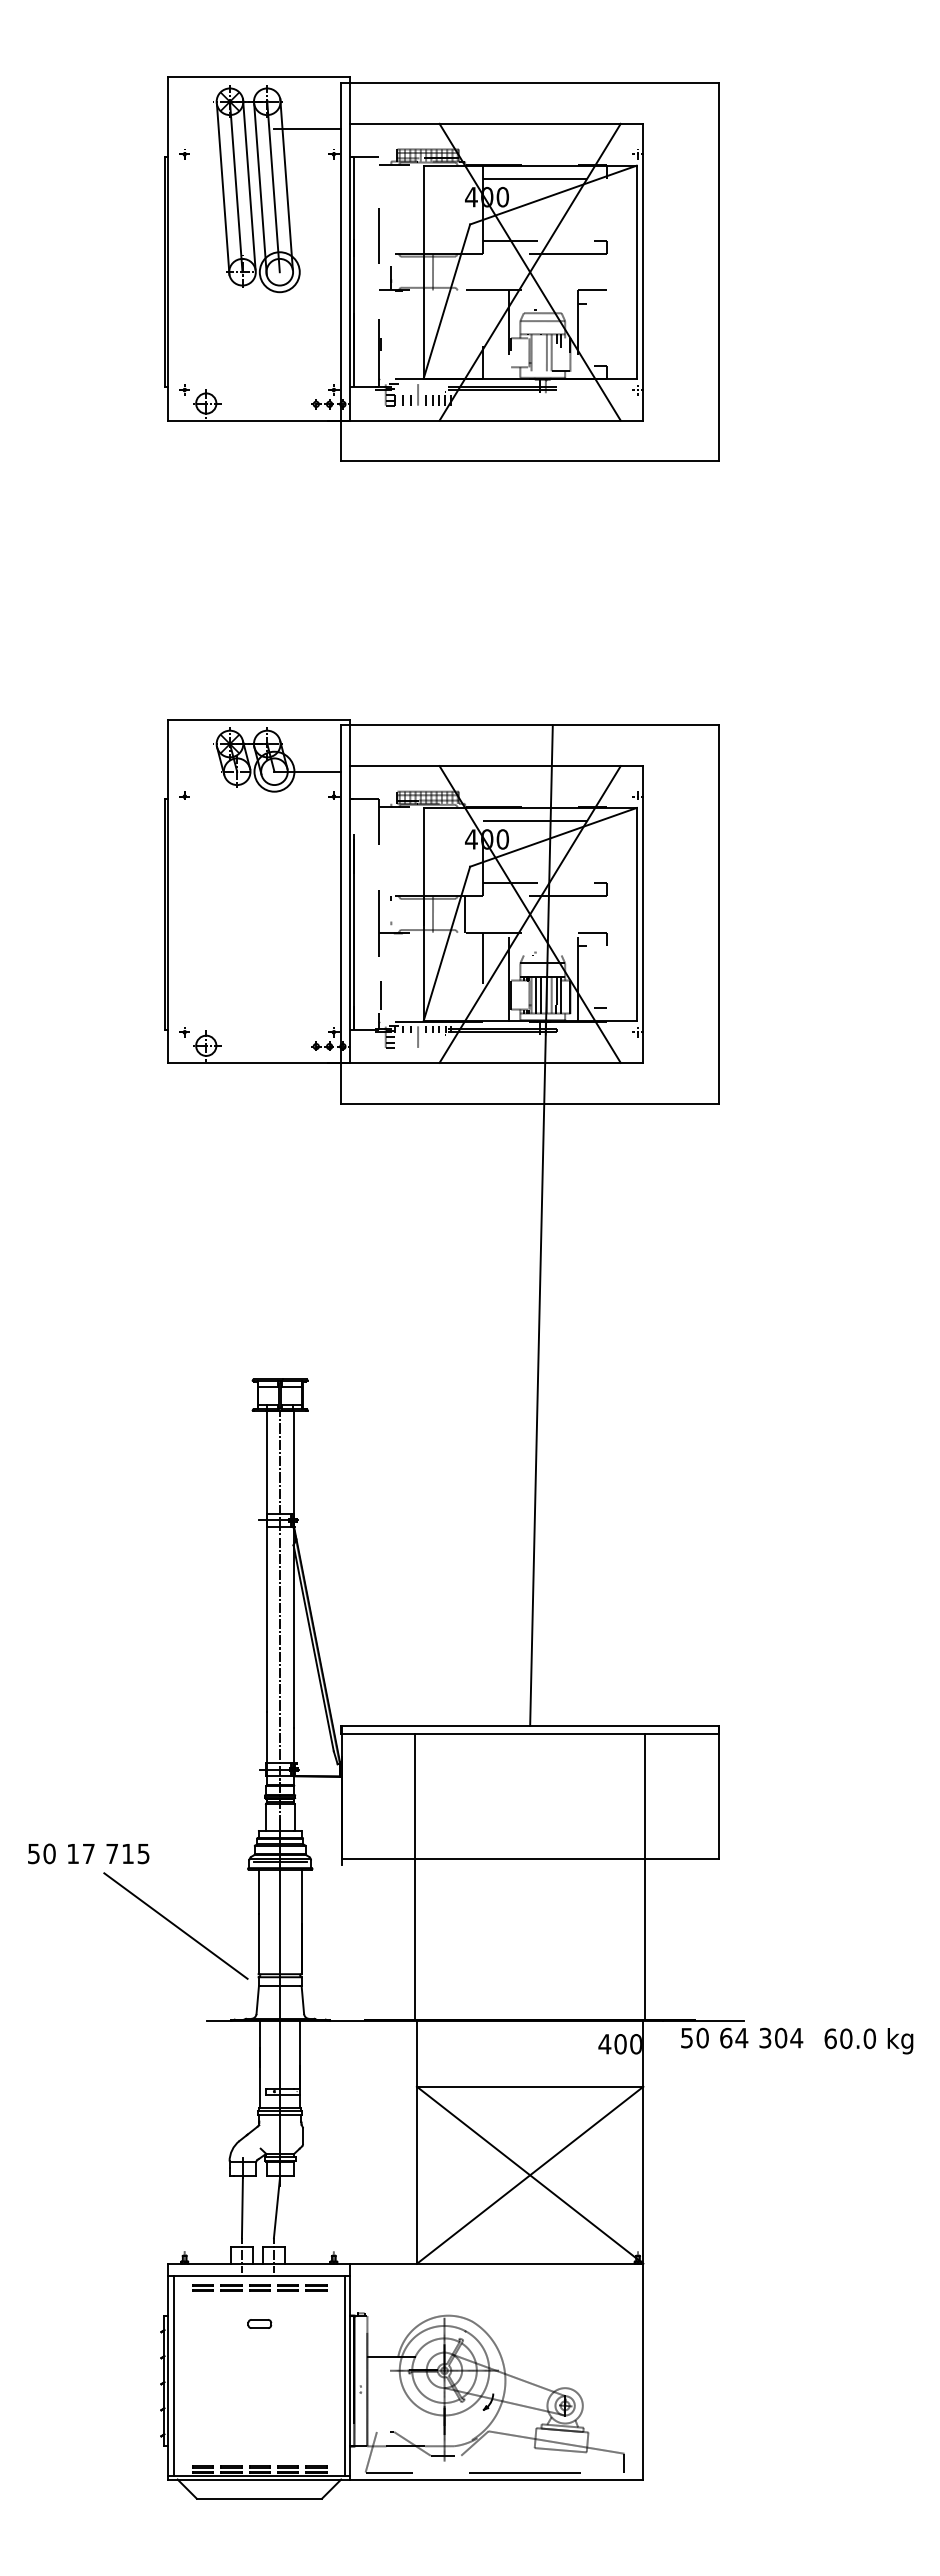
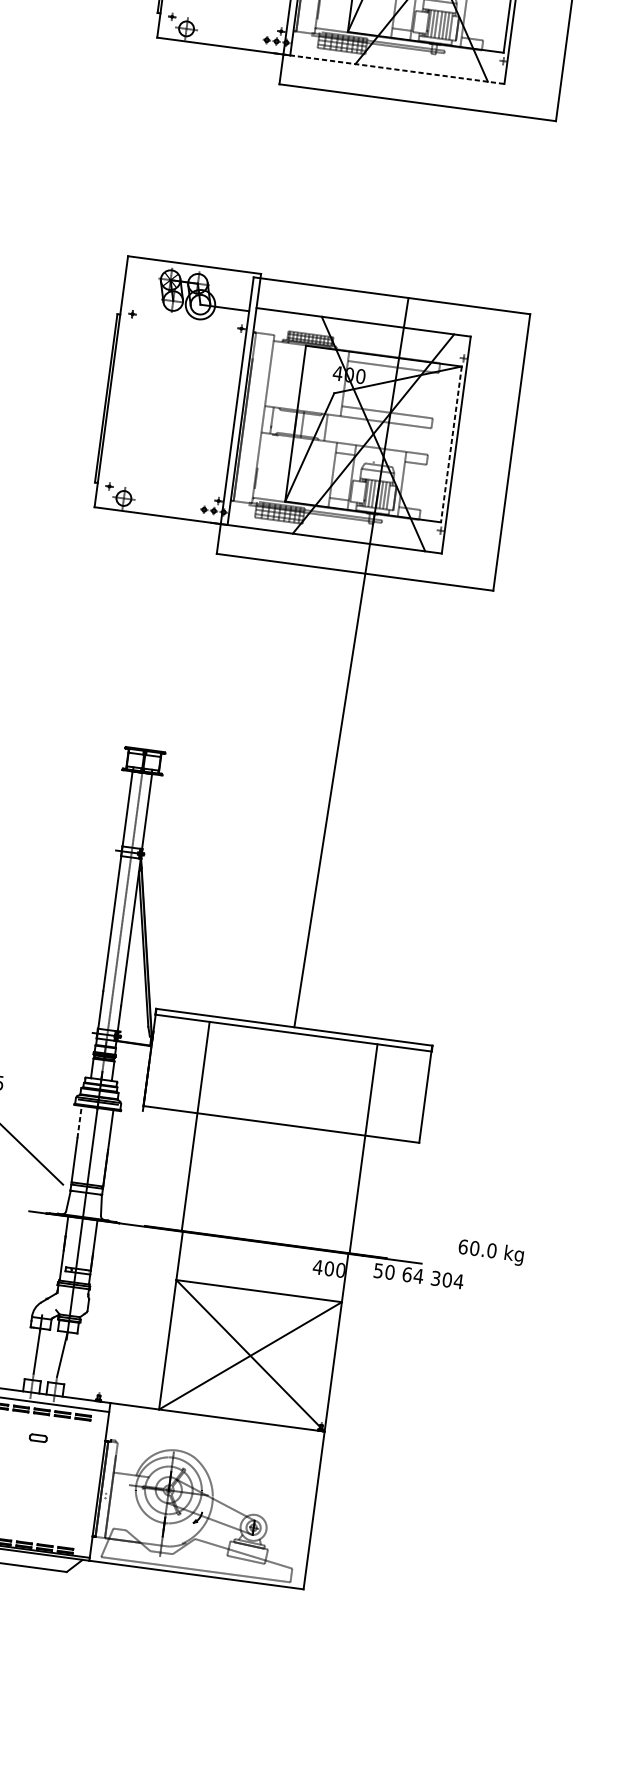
line: (485, 420) -> (389, 68), solid -> dashed
line: (636, 914) -> (451, 444), solid -> dashed
line: (258, 1891) -> (79, 1121), solid -> dashed
text: (868, 2041) -> (490, 1252), moved
line: (345, 2375) -> (95, 1484), removed

